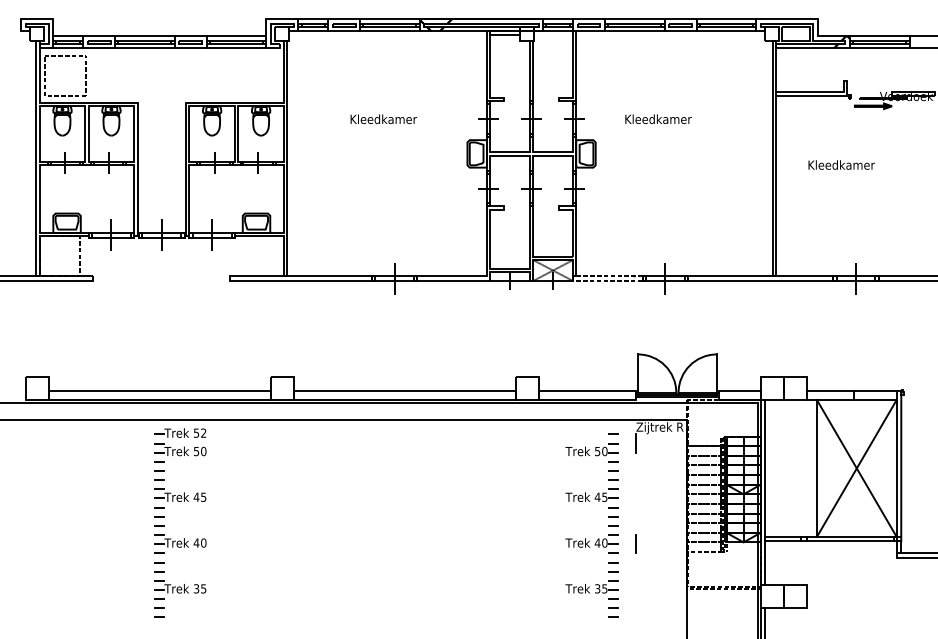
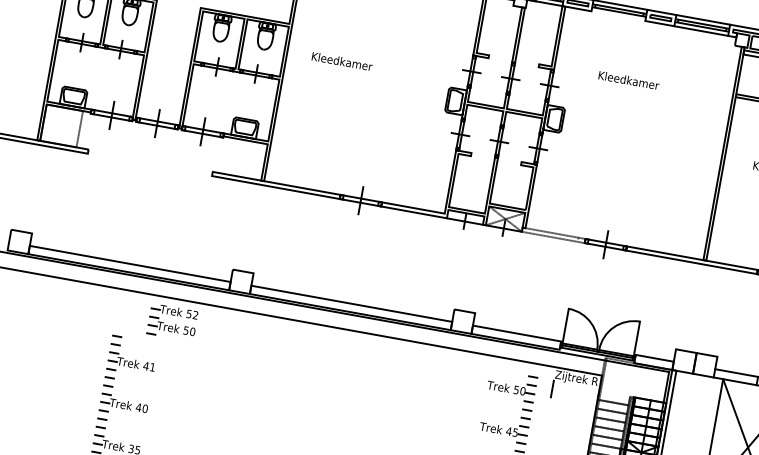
line: (634, 31) -> (618, 16), removed
text: (383, 118) -> (342, 60), moved
text: (658, 118) -> (629, 79), moved
part: (180, 445) -> (172, 322), moved
text: (203, 496) -> (152, 366), 45 -> 41

